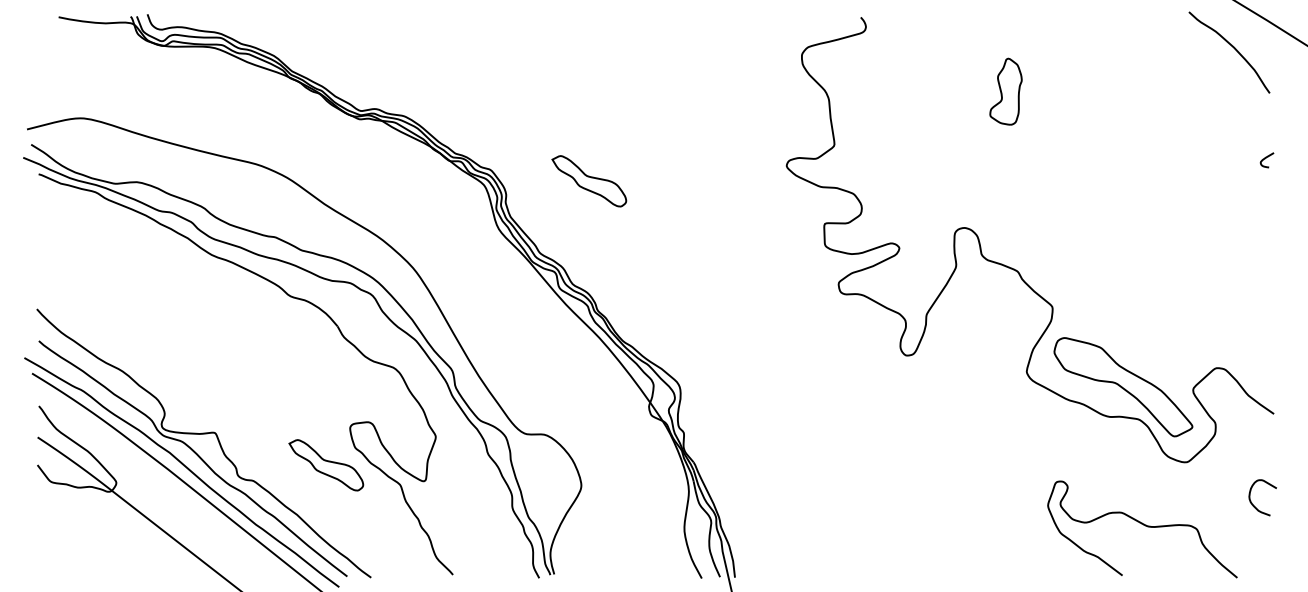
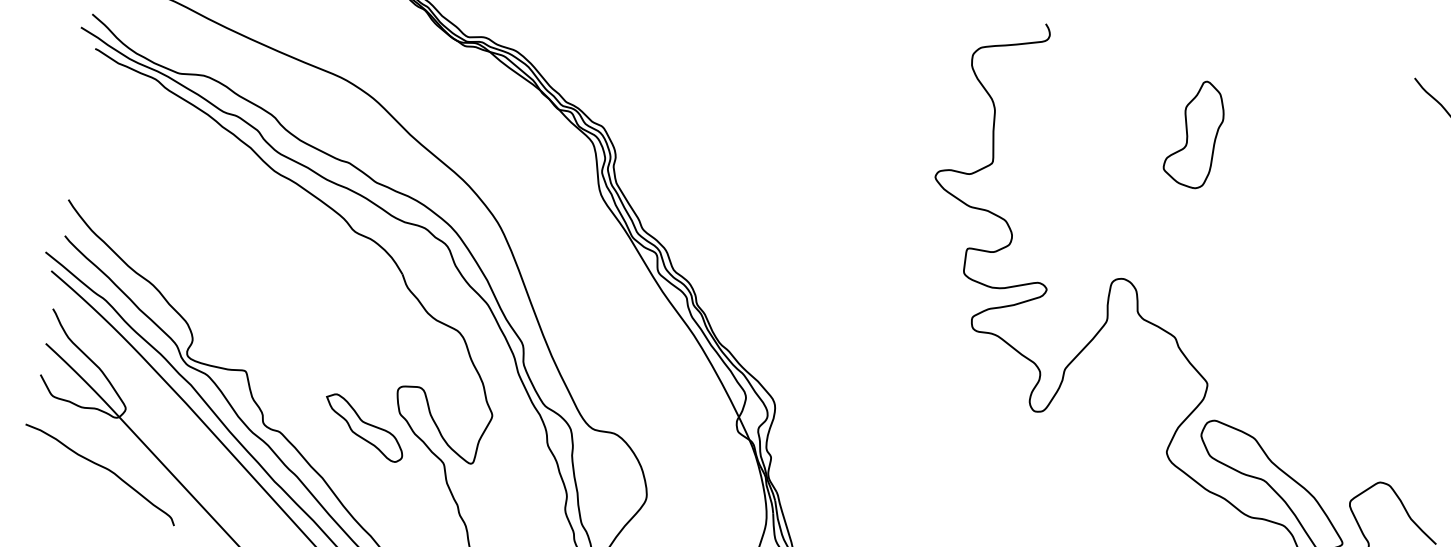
part: (1005, 91) -> (1194, 133), size x1.43
part: (589, 181) -> (711, 158), removed
curve: (104, 537) -> (102, 468), added

